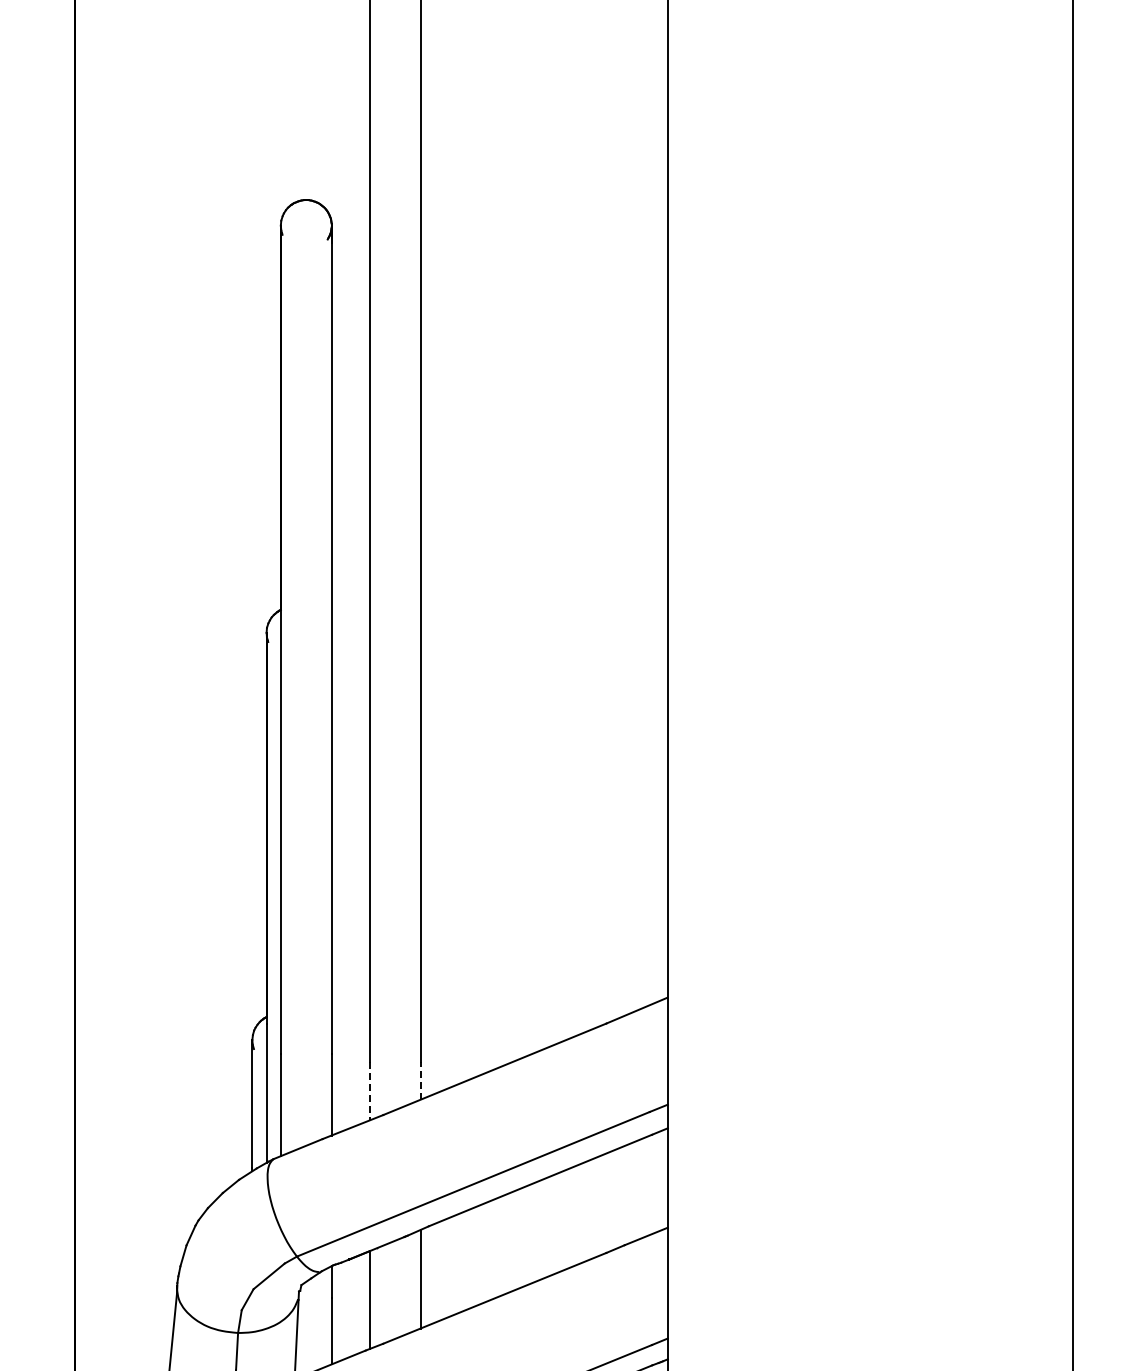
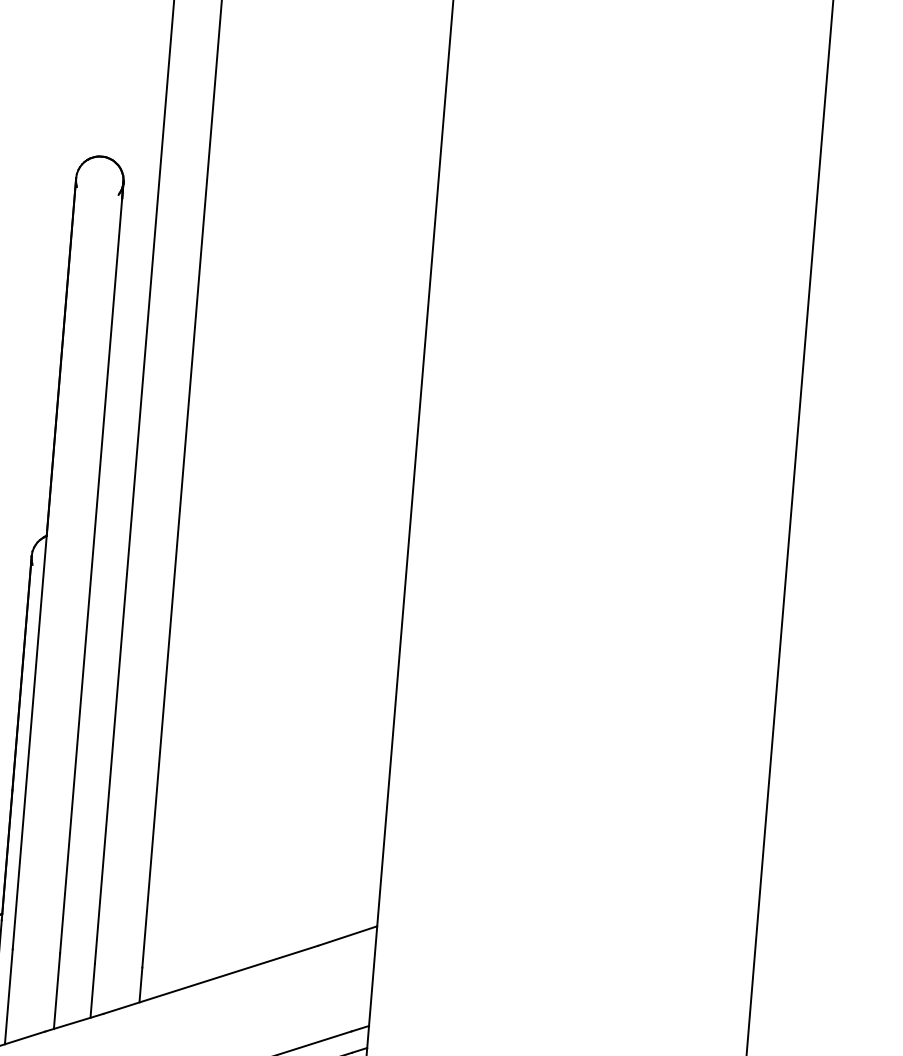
line: (420, 1080) -> (140, 984), dashed -> solid
line: (369, 1091) -> (92, 990), dashed -> solid

